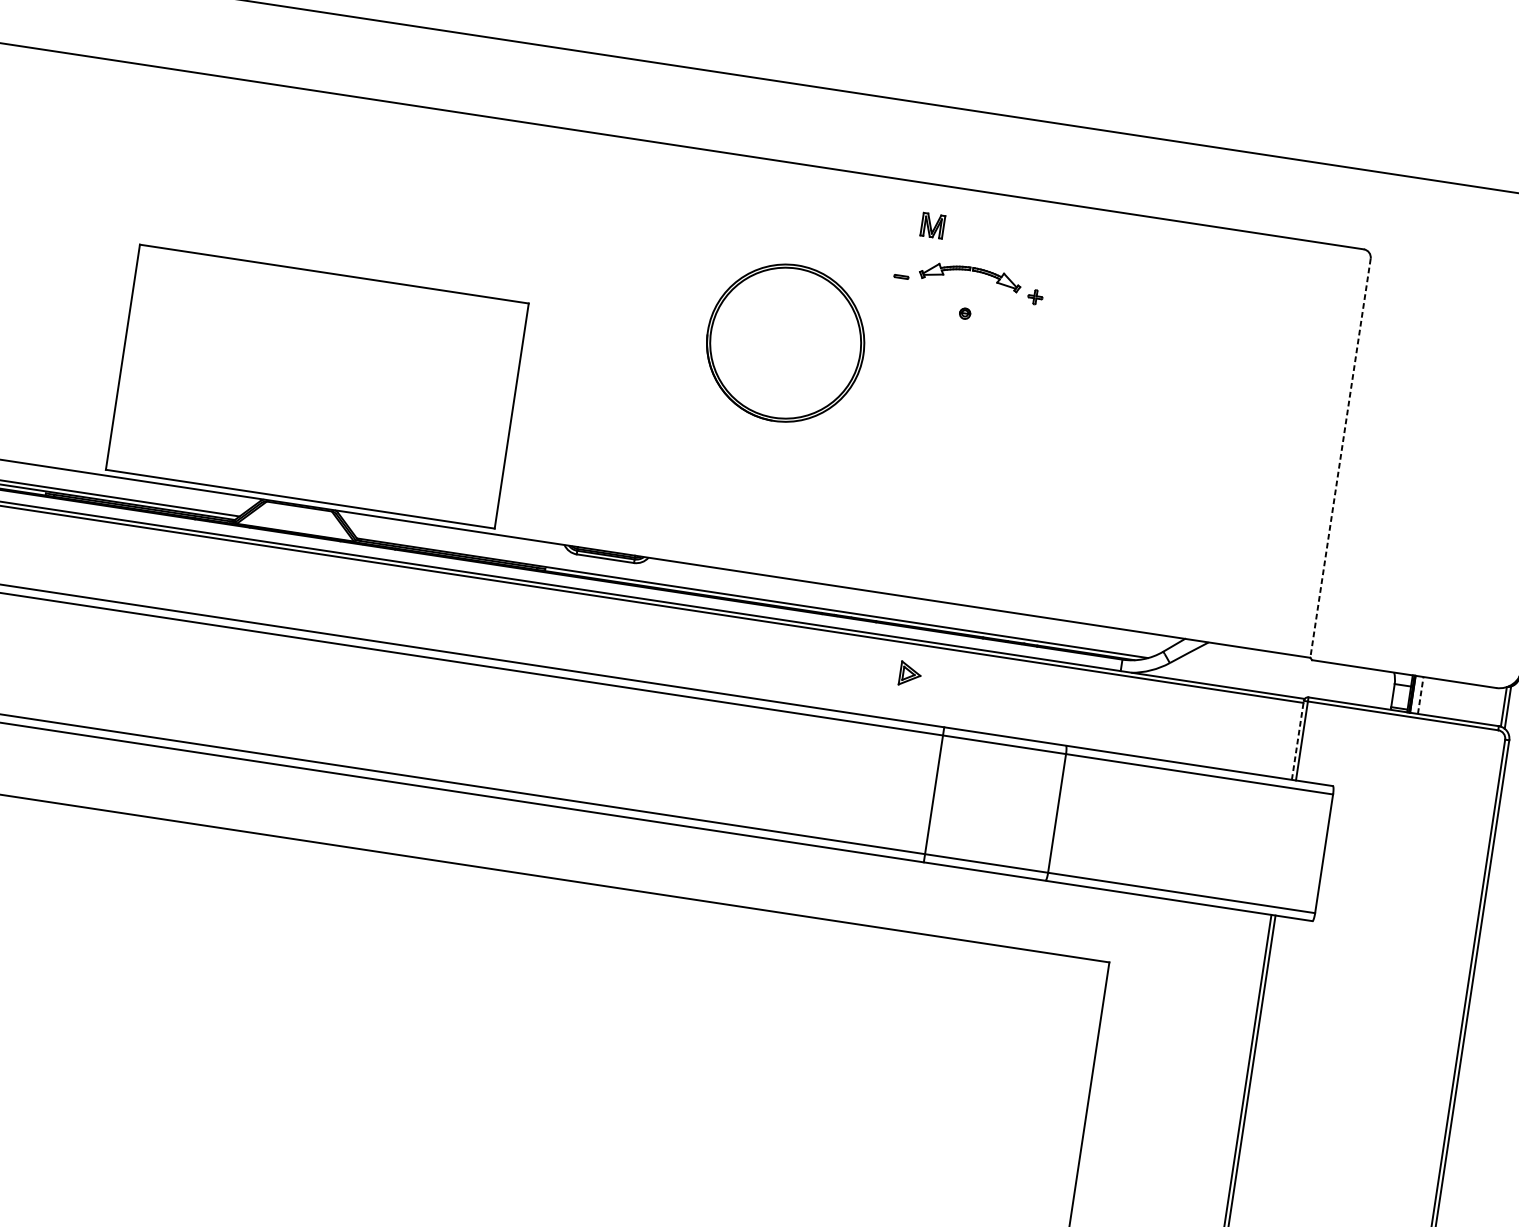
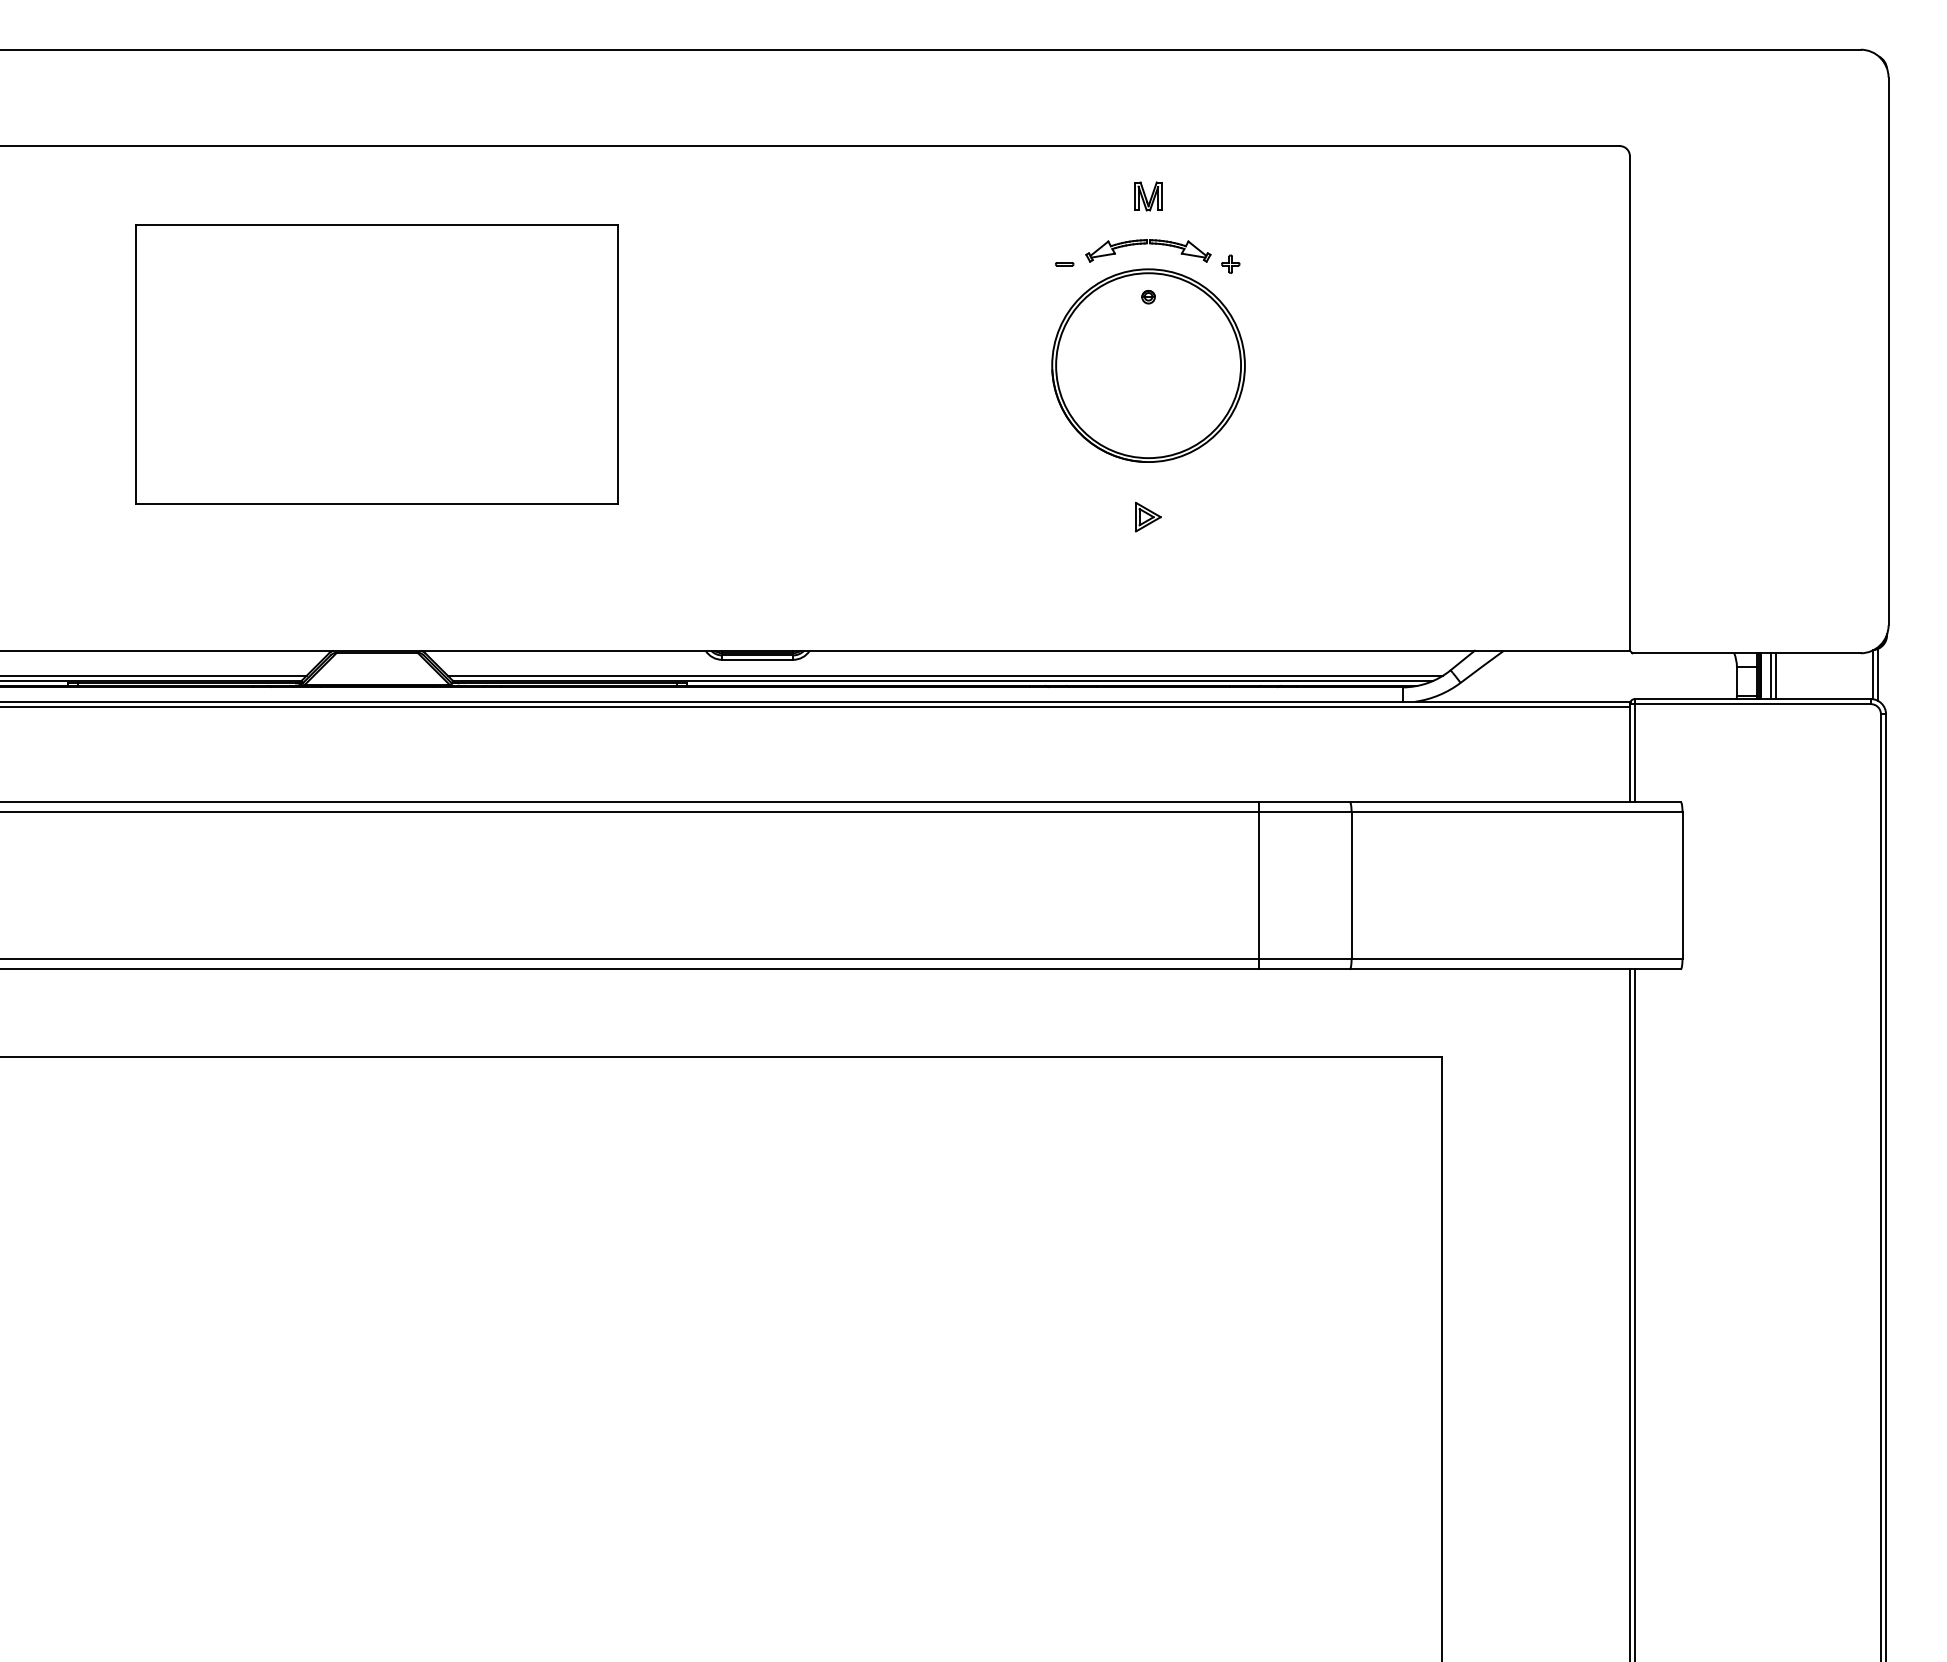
part: (932, 225) -> (1148, 196), moved
part: (785, 343) -> (1148, 365), moved
part: (316, 386) -> (376, 364), moved
line: (1340, 458) -> (1629, 403), dashed -> solid
line: (755, 594) -> (945, 675), added
part: (910, 673) -> (1148, 516), moved
line: (1420, 695) -> (1770, 676), dashed -> solid
line: (1424, 696) -> (1775, 676), added
line: (1297, 740) -> (1629, 753), dashed -> solid
line: (934, 794) -> (1259, 885), moved

